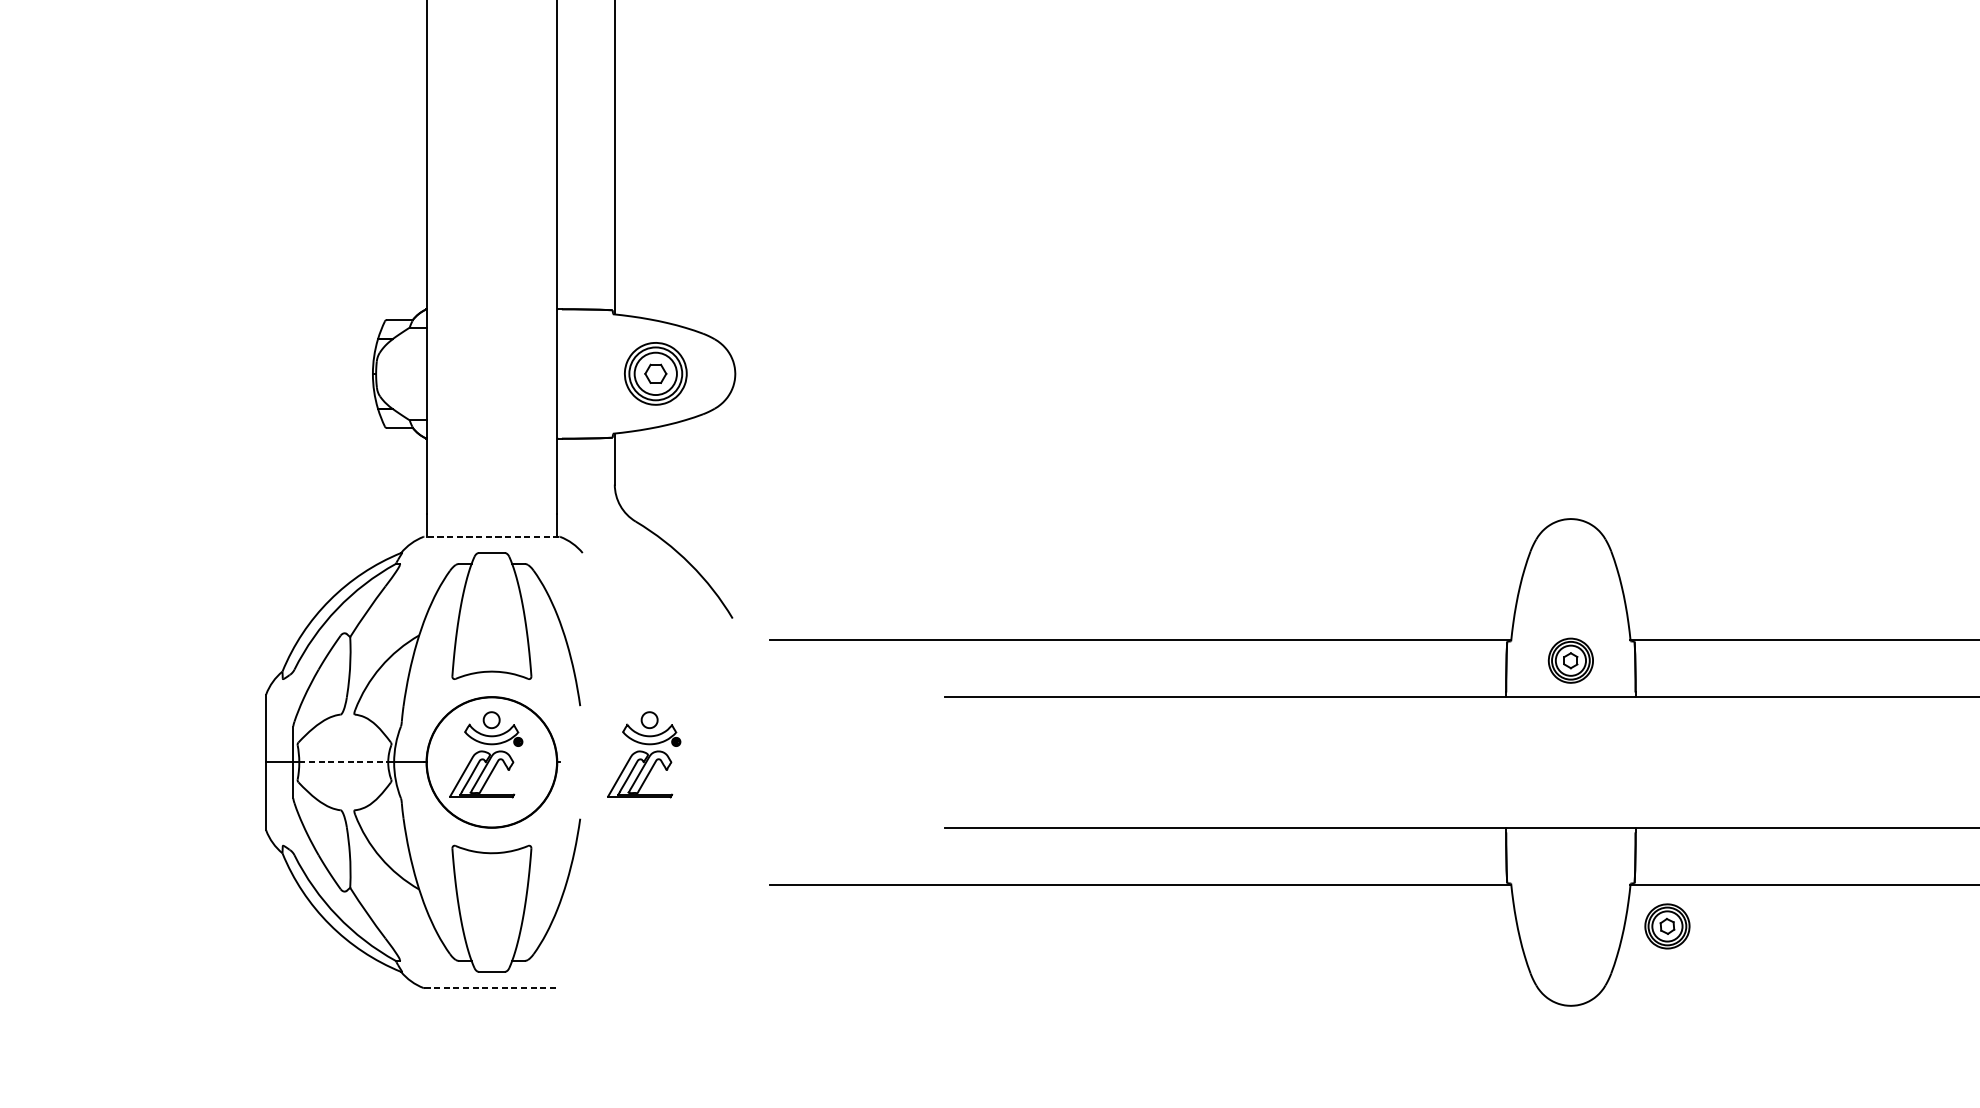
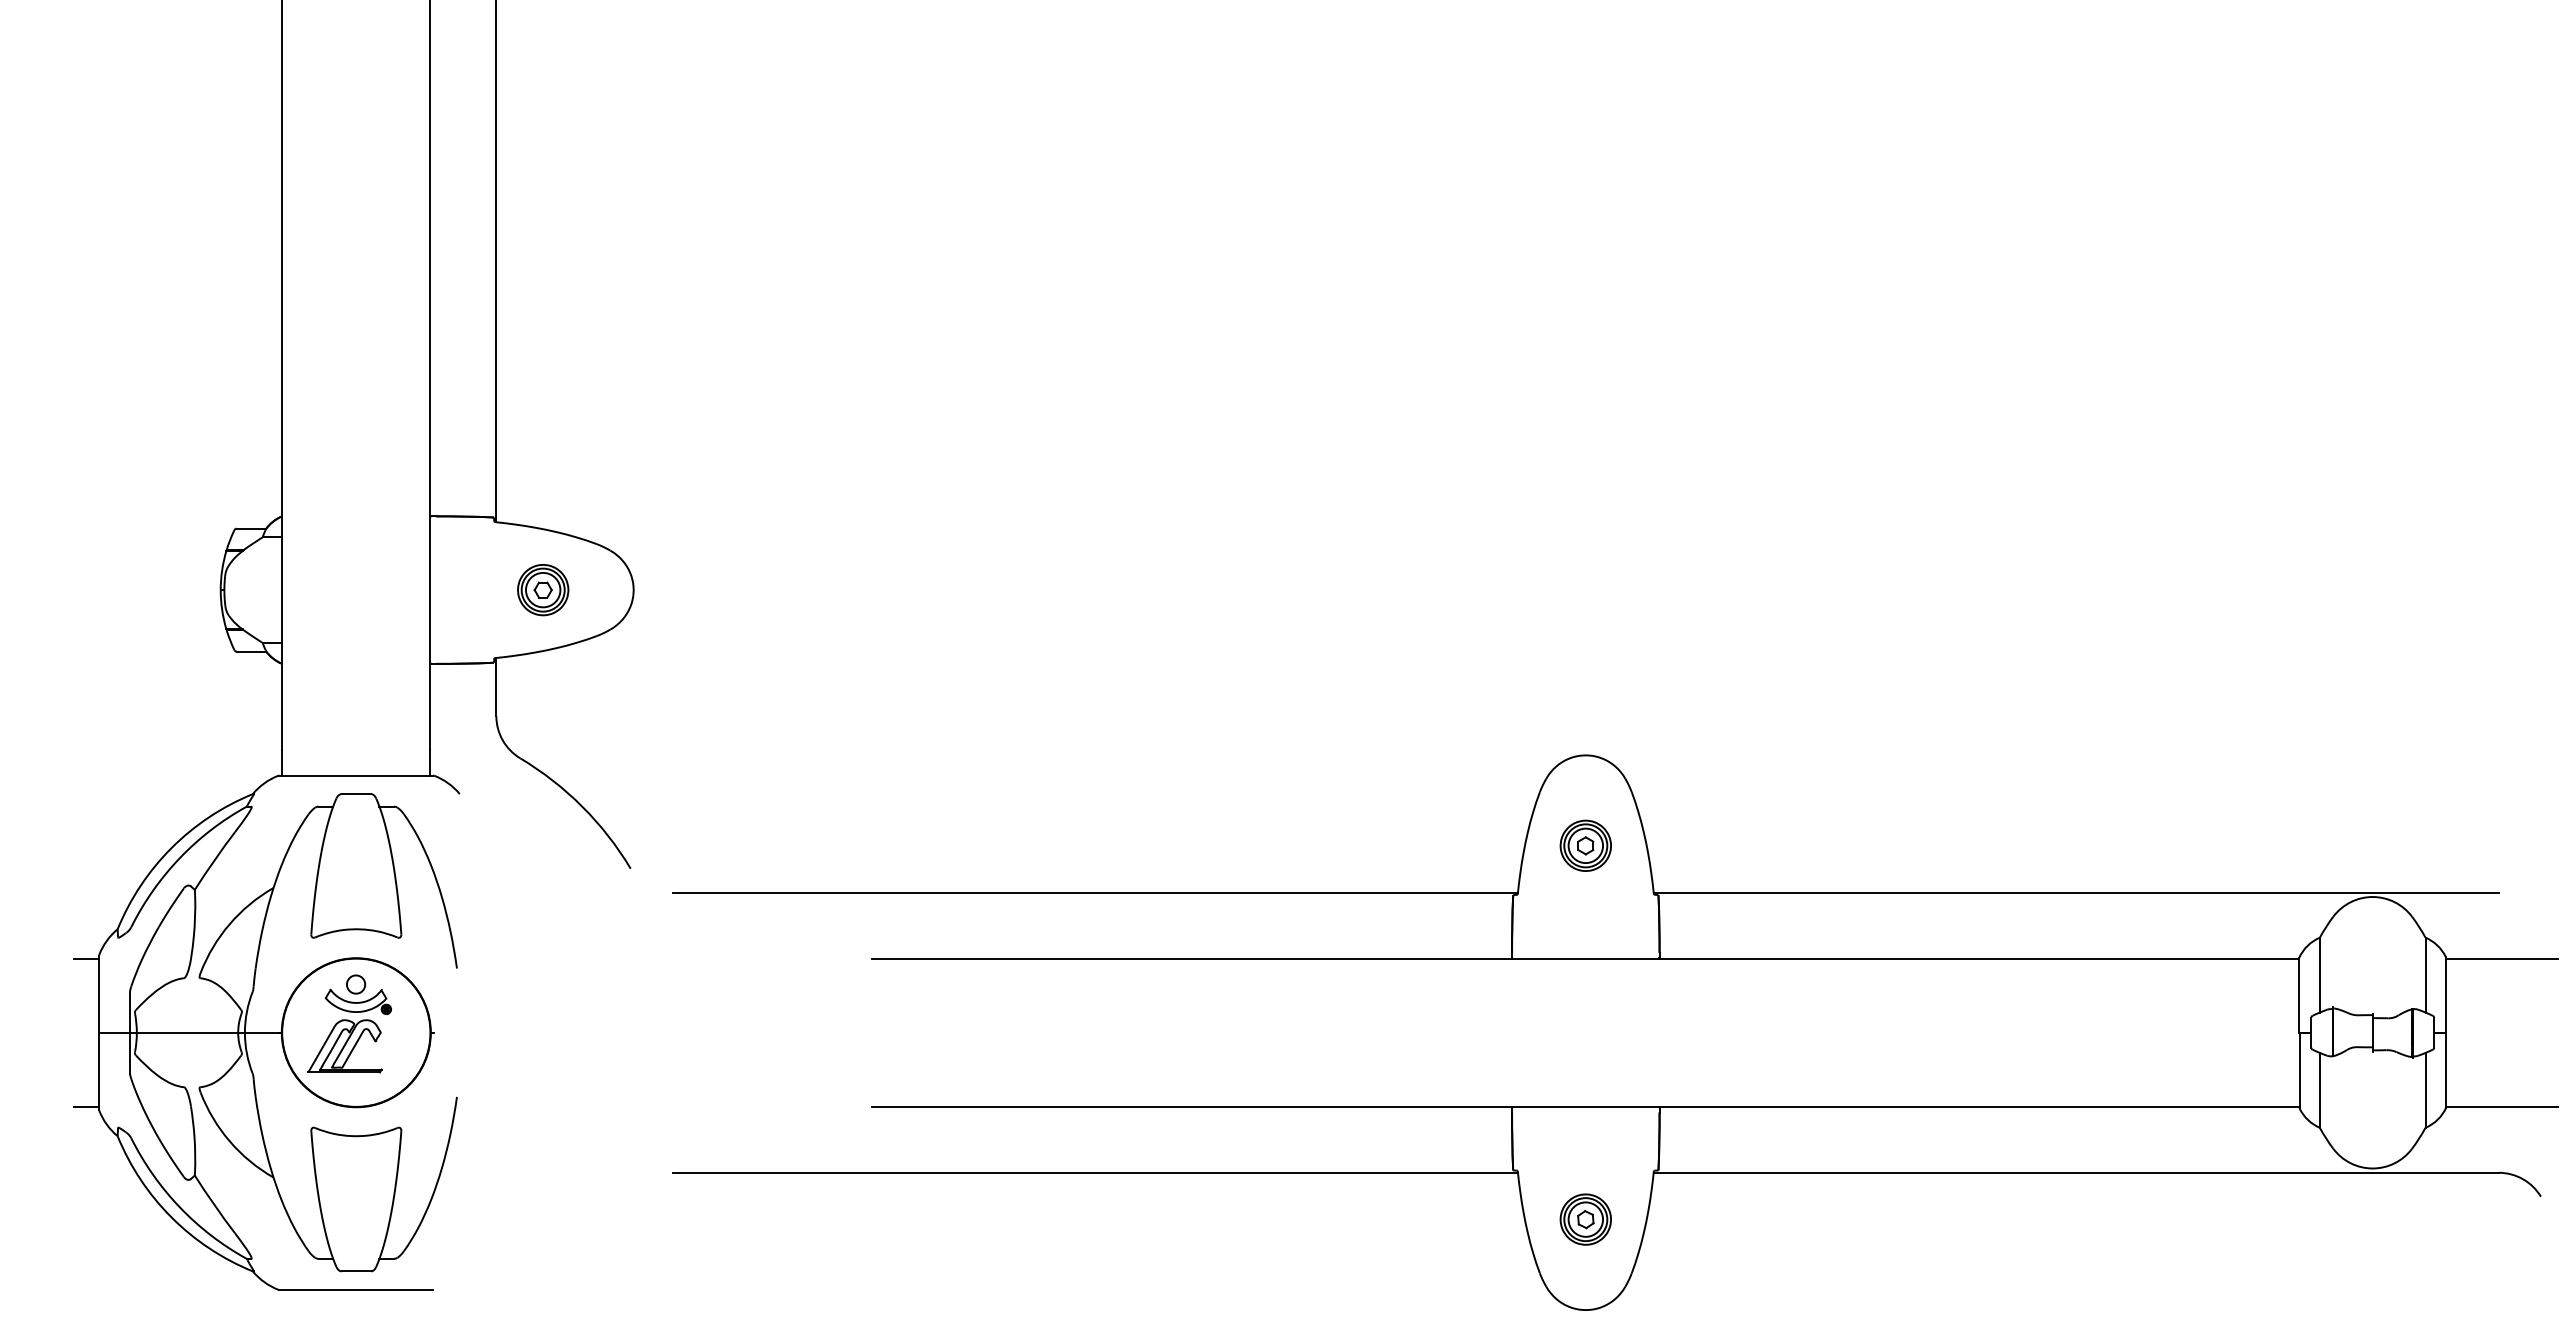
part: (656, 374) -> (543, 590), size x0.71
line: (492, 536) -> (356, 775), dashed -> solid
part: (1570, 660) -> (1585, 845), moved
line: (255, 697) -> (86, 958), added
part: (643, 754) -> (529, 1023), removed
line: (343, 762) -> (187, 1032), dashed -> solid
line: (255, 827) -> (86, 1106), added
part: (1667, 926) -> (1585, 1219), moved
line: (492, 987) -> (356, 1289), dashed -> solid

